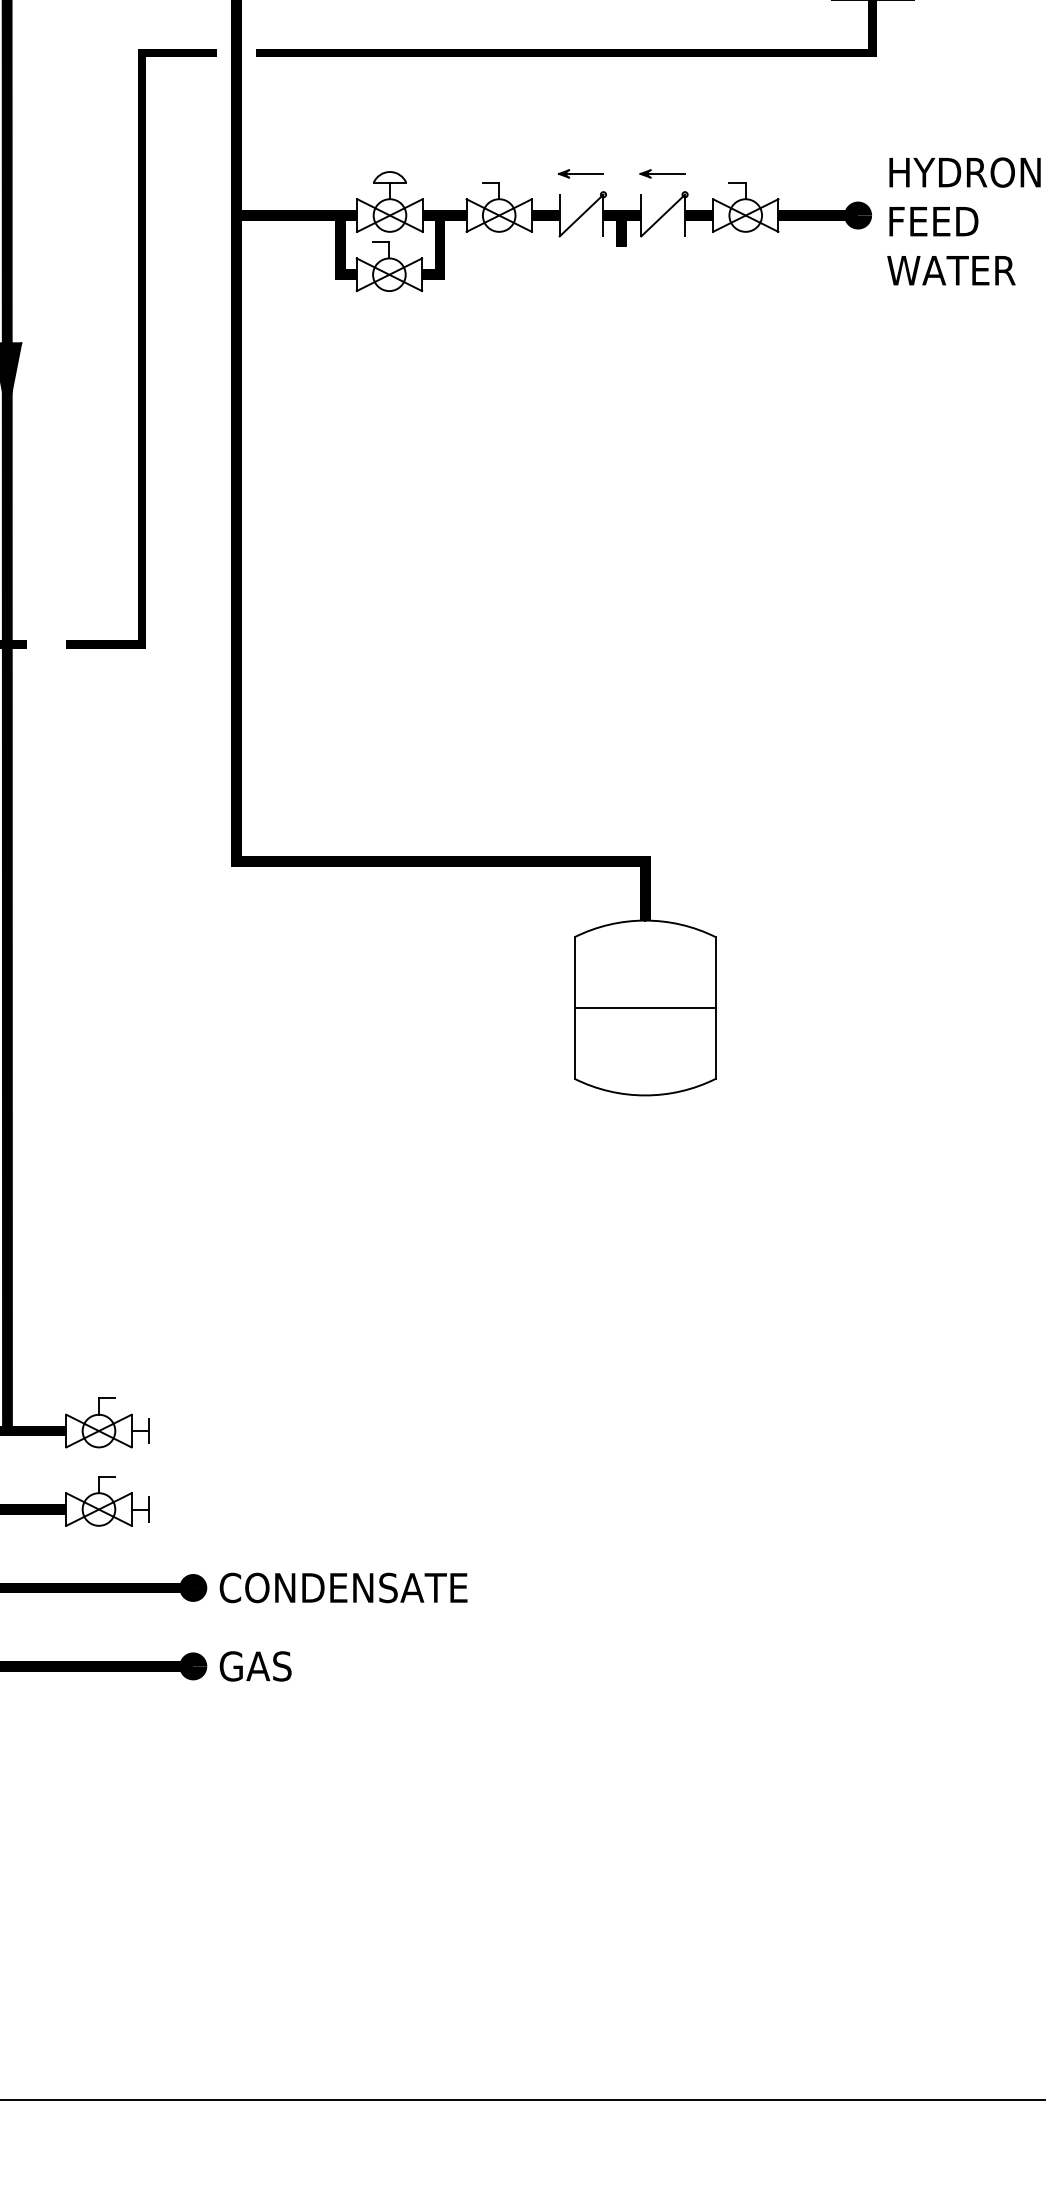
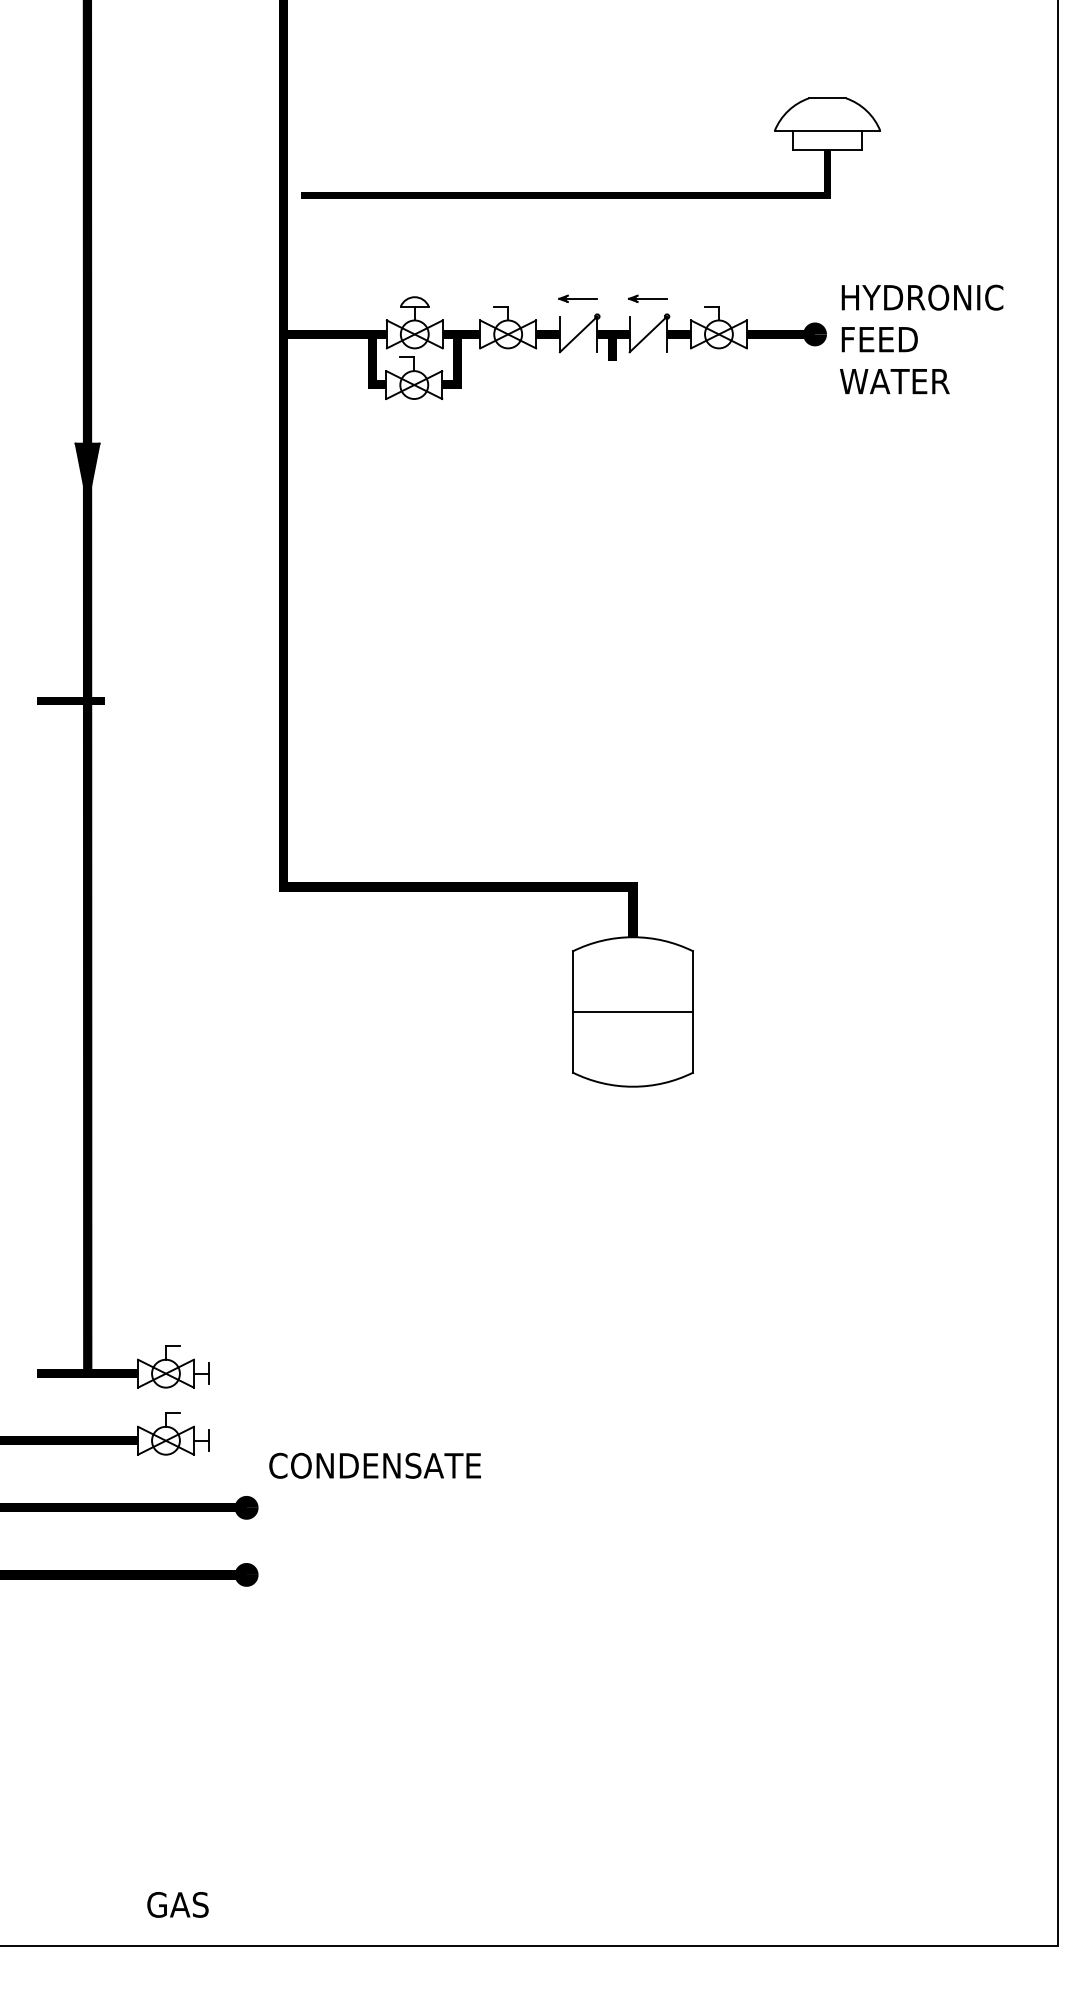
line: (141, 348) -> (202, 448), removed
text: (342, 1587) -> (374, 1465), moved
text: (255, 1665) -> (177, 1904), moved

